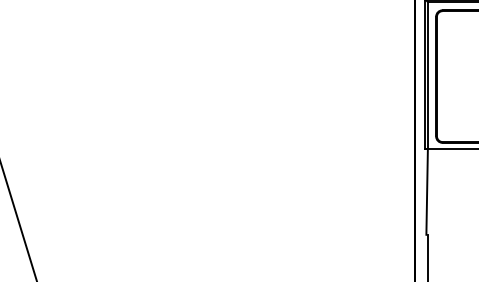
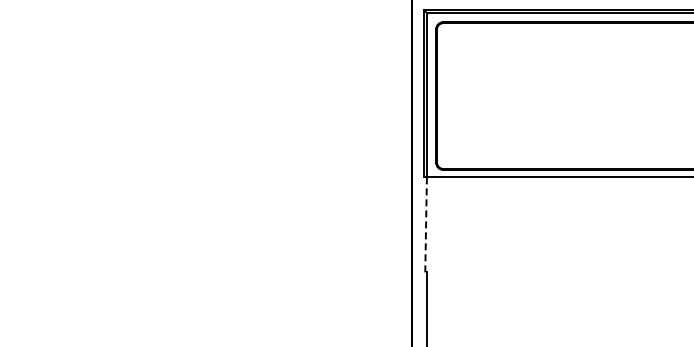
line: (427, 191) -> (426, 224), solid -> dashed

